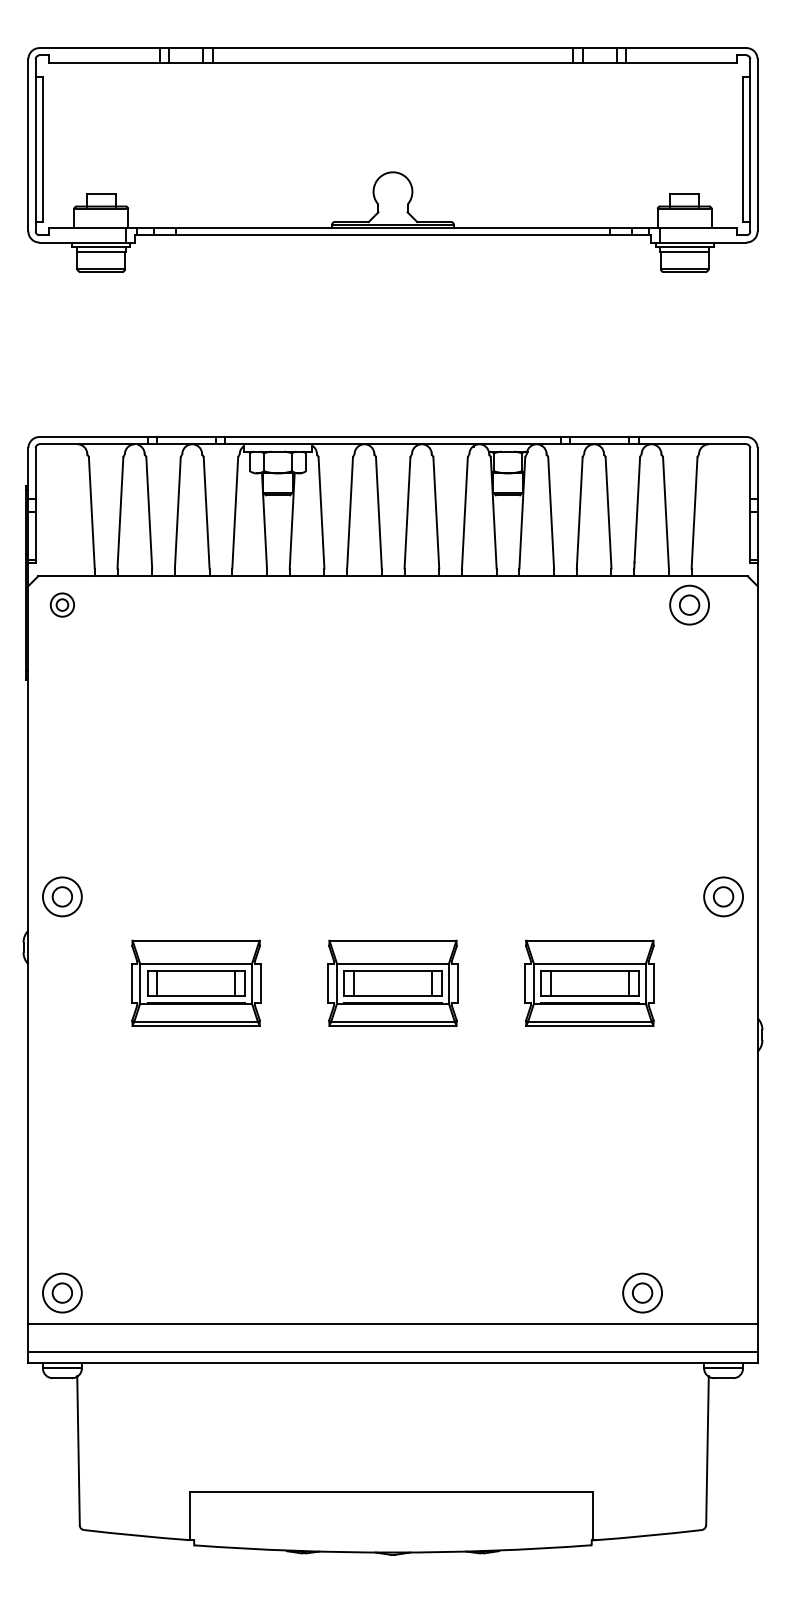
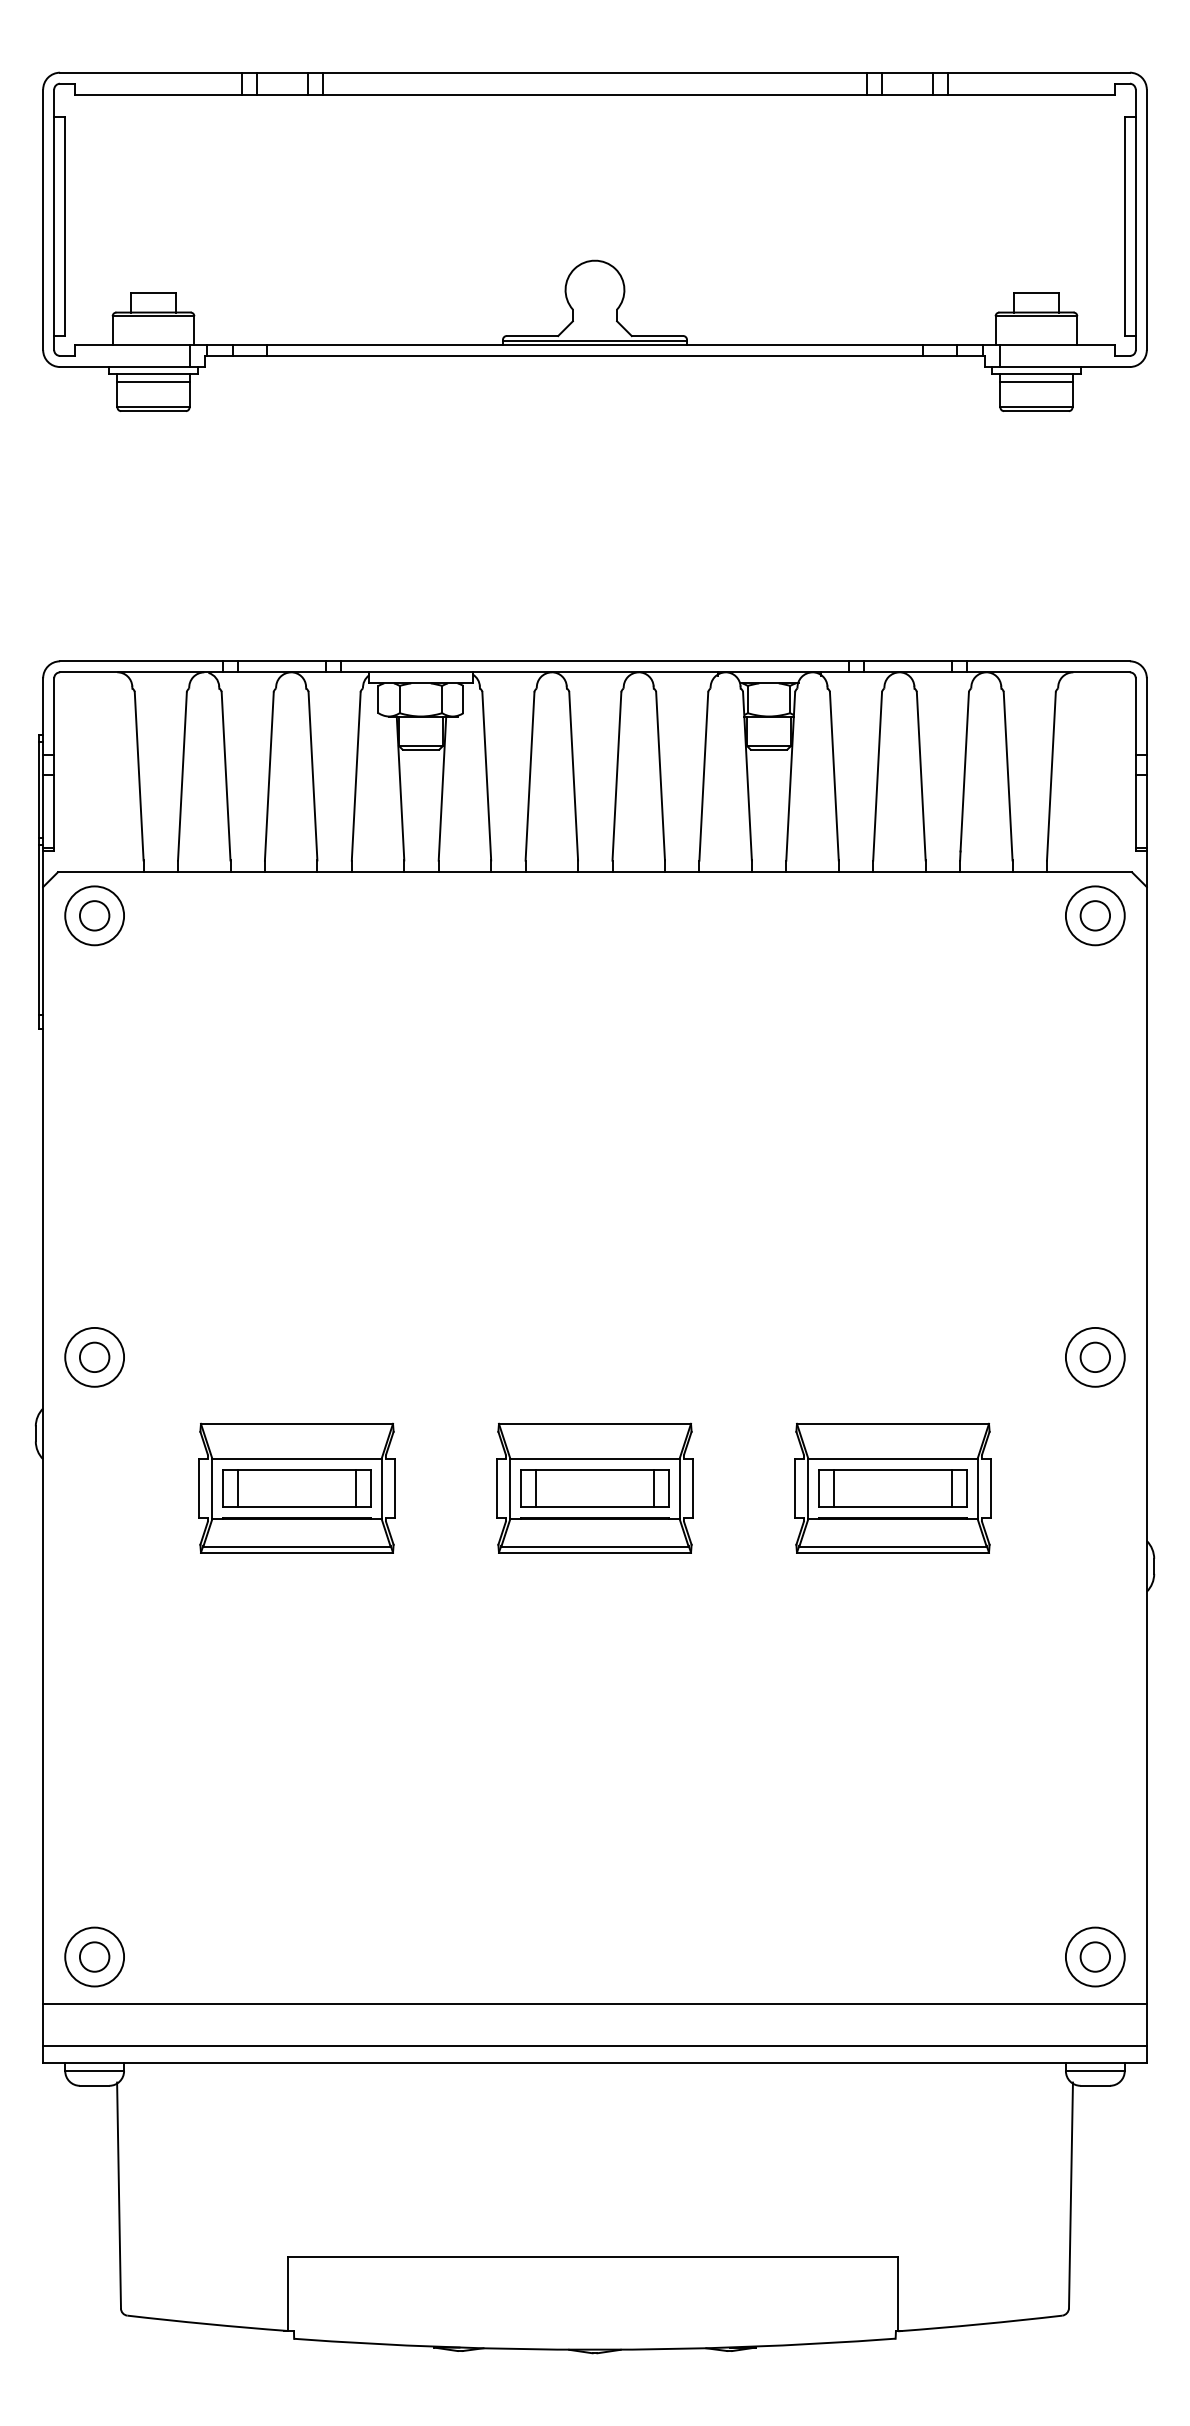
part: (62, 604) -> (94, 914), size x1.67
part: (689, 604) -> (1095, 914), moved
part: (642, 1292) -> (1095, 1956), moved

